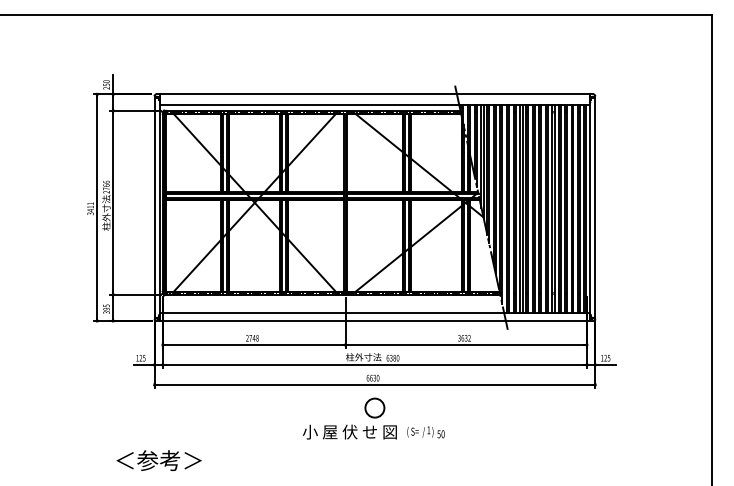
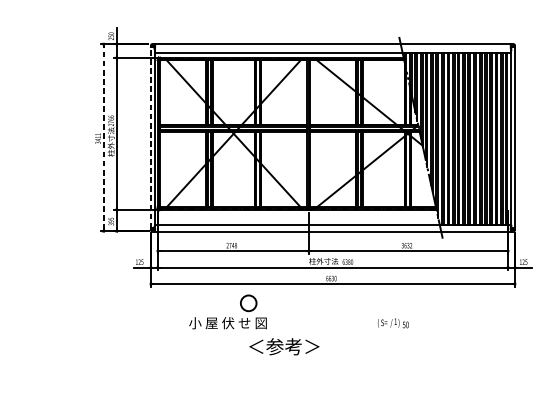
line: (97, 207) -> (103, 137), solid -> dashed
line: (154, 207) -> (150, 137), solid -> dashed
part: (351, 424) -> (229, 316), moved
text: (425, 432) -> (392, 323), moved
text: (158, 460) -> (283, 346), moved

